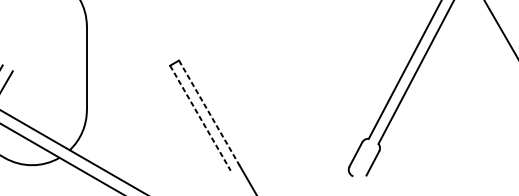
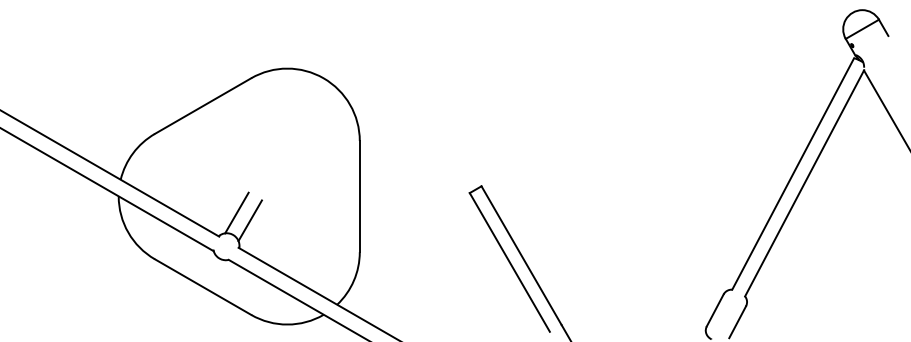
line: (209, 113) -> (521, 256), dashed -> solid
line: (200, 118) -> (510, 262), dashed -> solid

